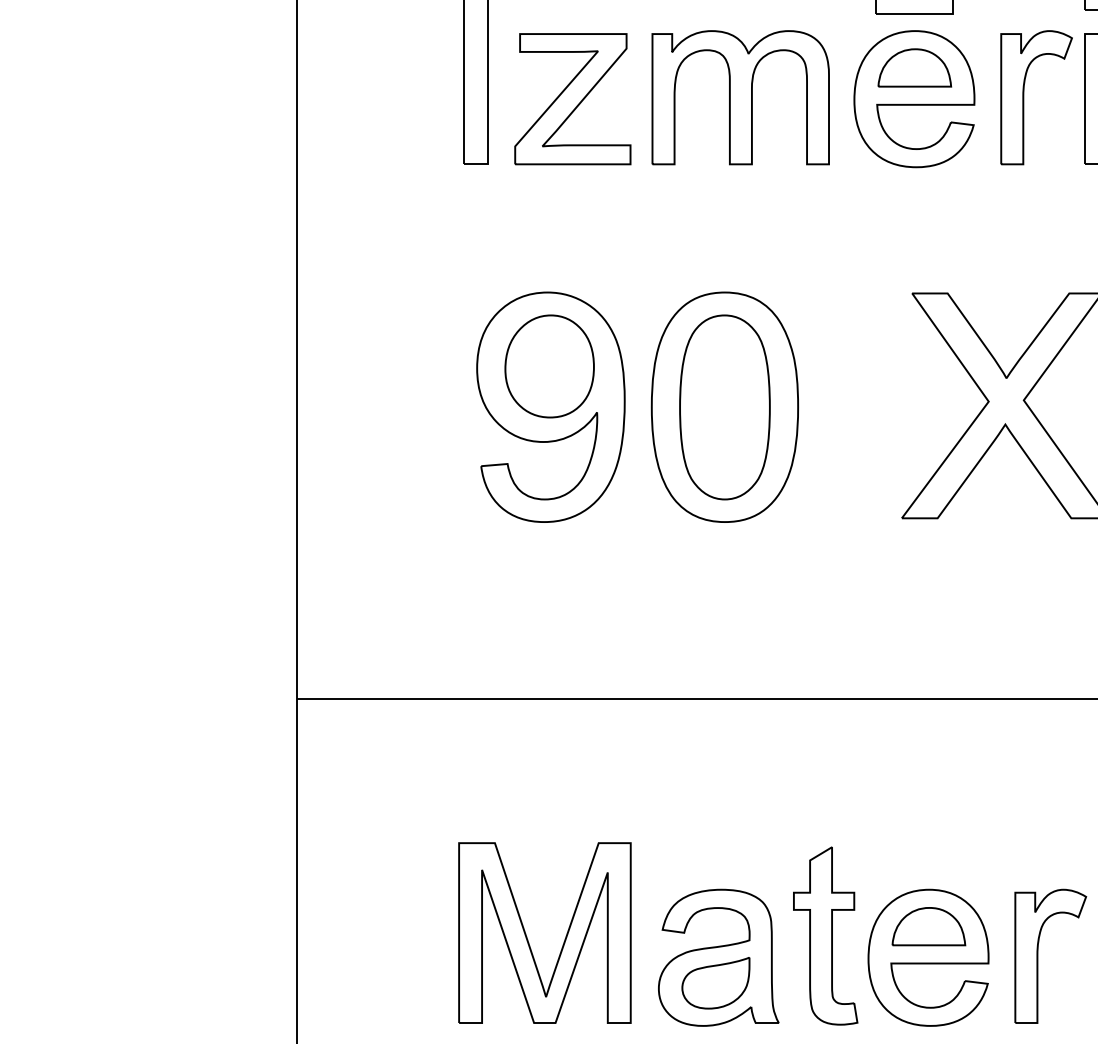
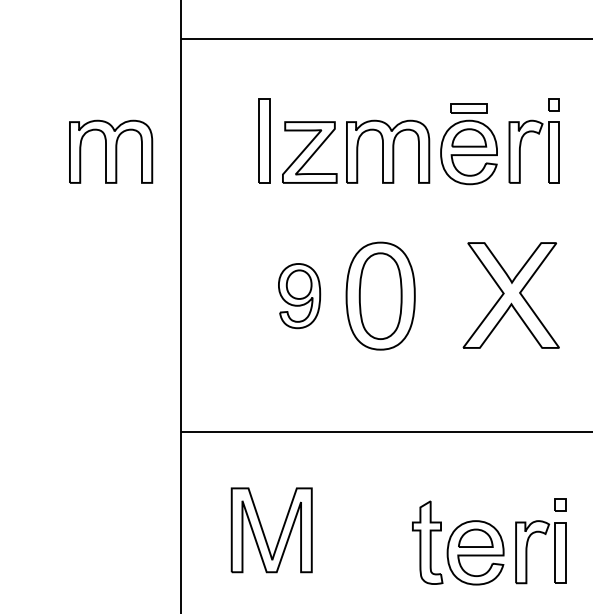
part: (147, 97) -> (111, 151), added
part: (550, 405) -> (299, 295), size x0.6
part: (529, 937) -> (264, 532), moved
part: (718, 957) -> (377, 552), removed

